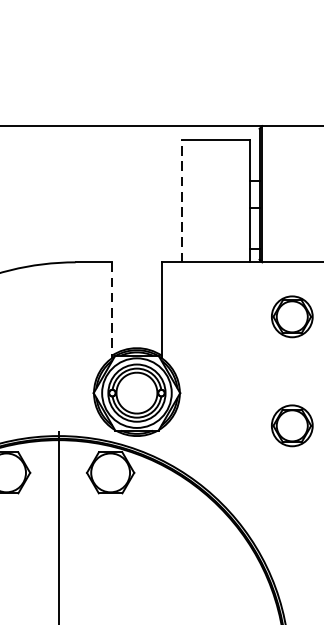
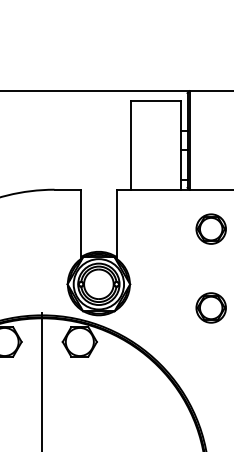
line: (182, 199) -> (131, 144), dashed -> solid
line: (111, 310) -> (80, 224), dashed -> solid

